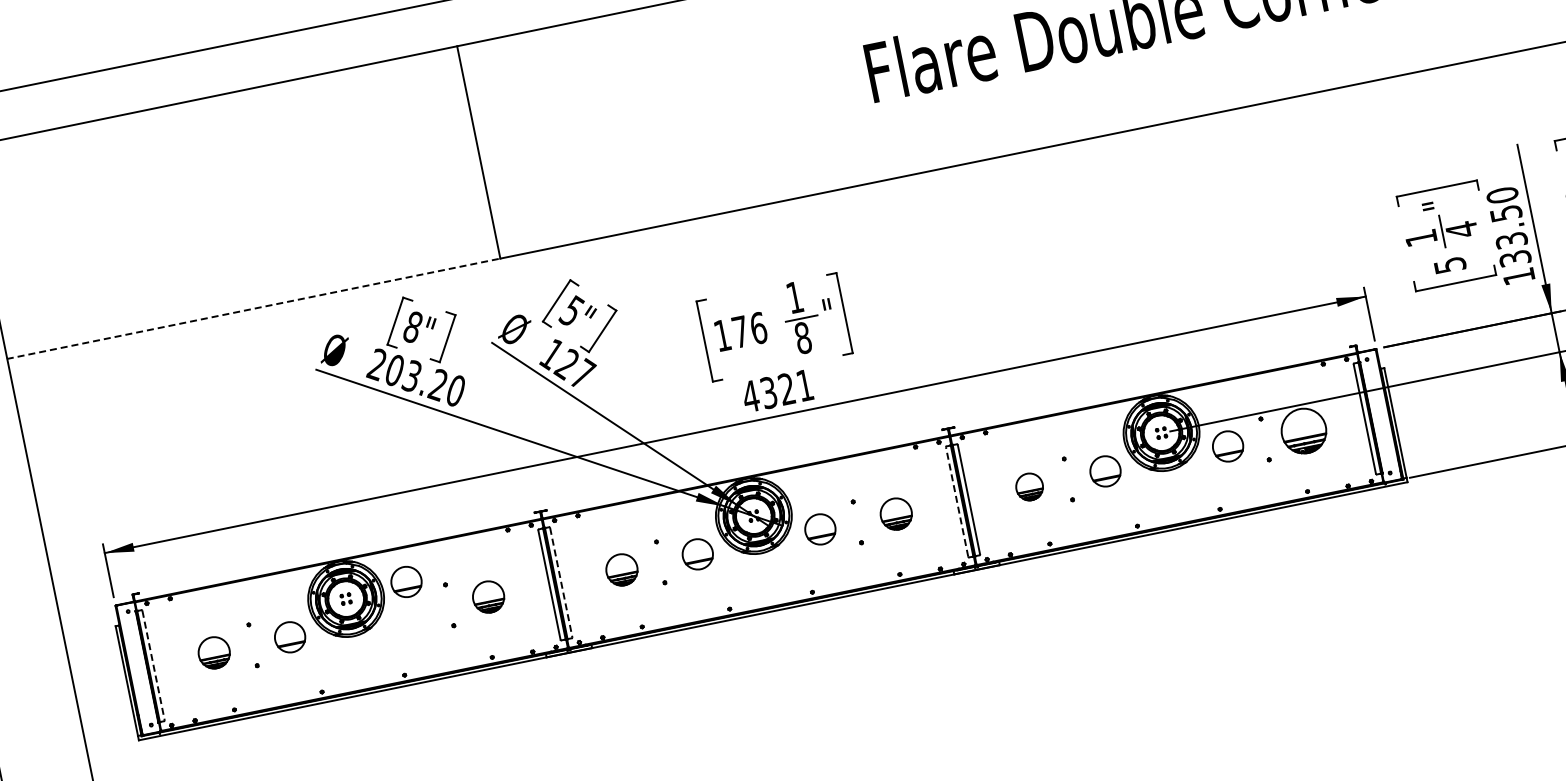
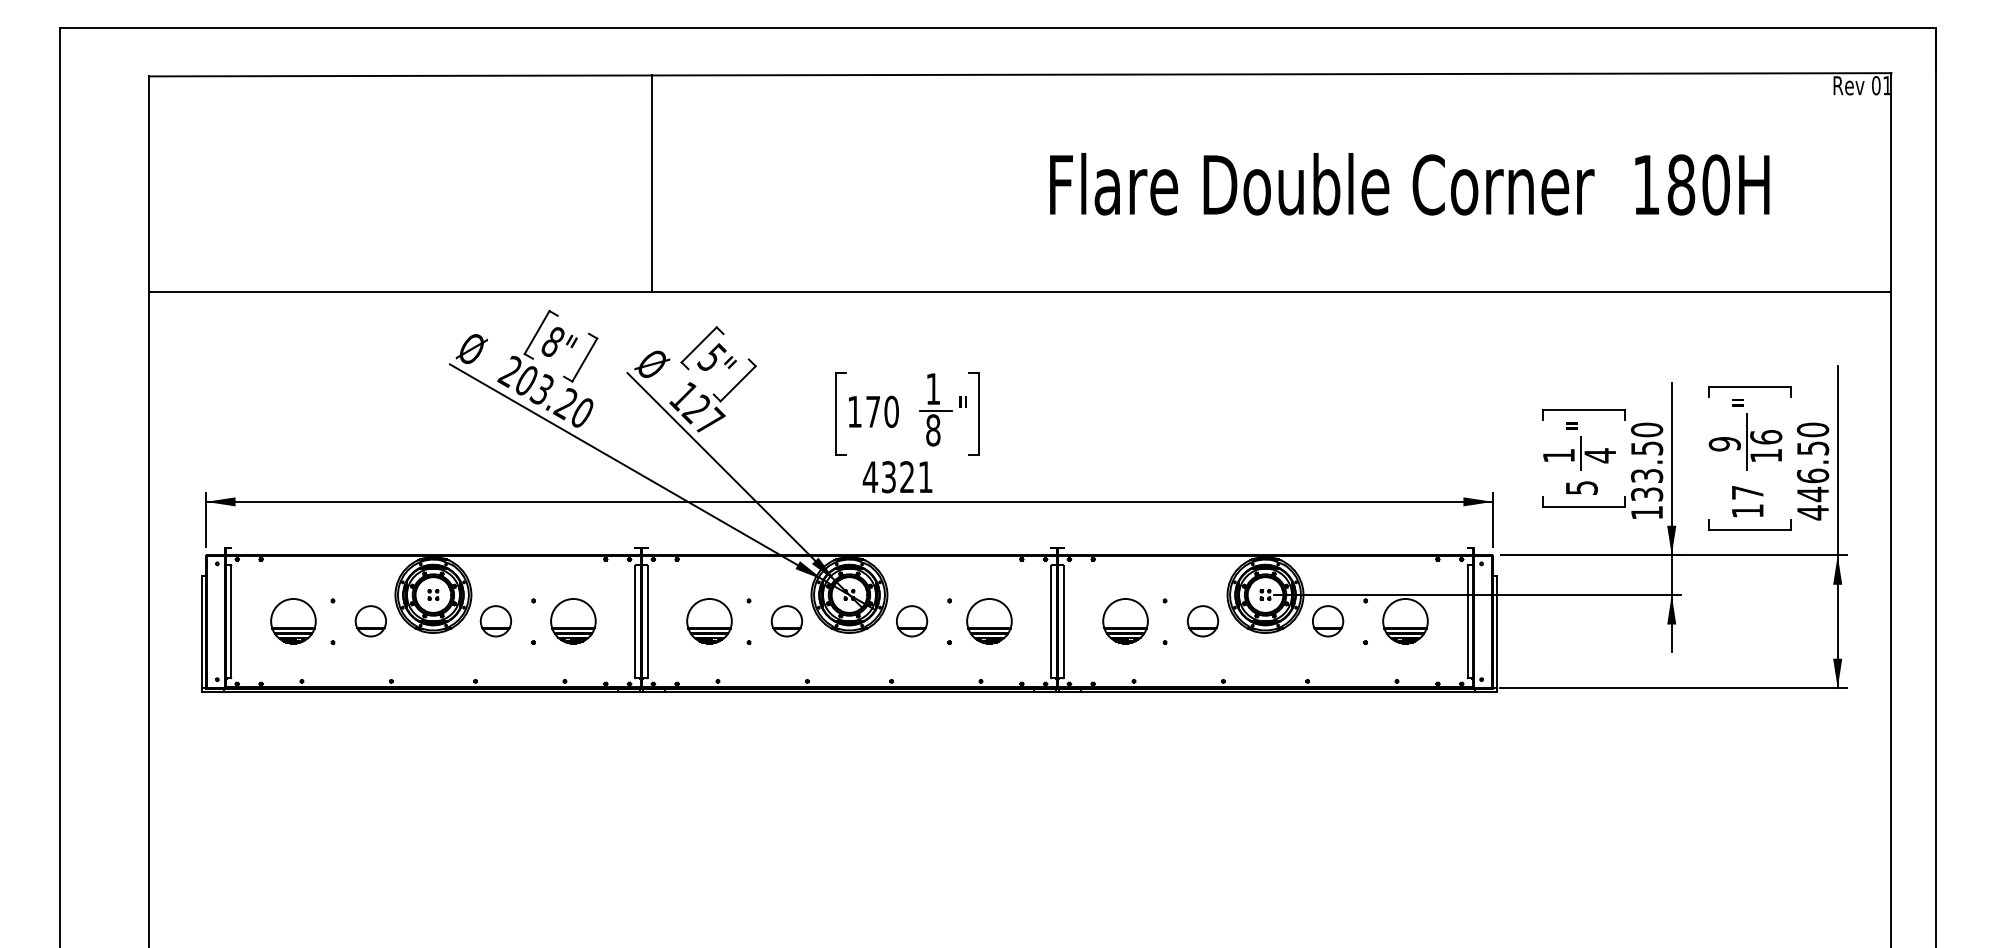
line: (253, 309) -> (400, 292), dashed -> solid
text: (758, 327) -> (891, 411), 176 -> 170
part: (1029, 487) -> (1125, 621), size x1.67
line: (957, 501) -> (1051, 621), dashed -> solid
part: (896, 514) -> (989, 621), size x1.43
part: (621, 569) -> (709, 621), size x1.43
part: (406, 582) -> (495, 621), moved
line: (561, 582) -> (647, 621), dashed -> solid
part: (488, 597) -> (573, 621), size x1.43
part: (214, 652) -> (293, 621), size x1.43
line: (153, 665) -> (231, 621), dashed -> solid

